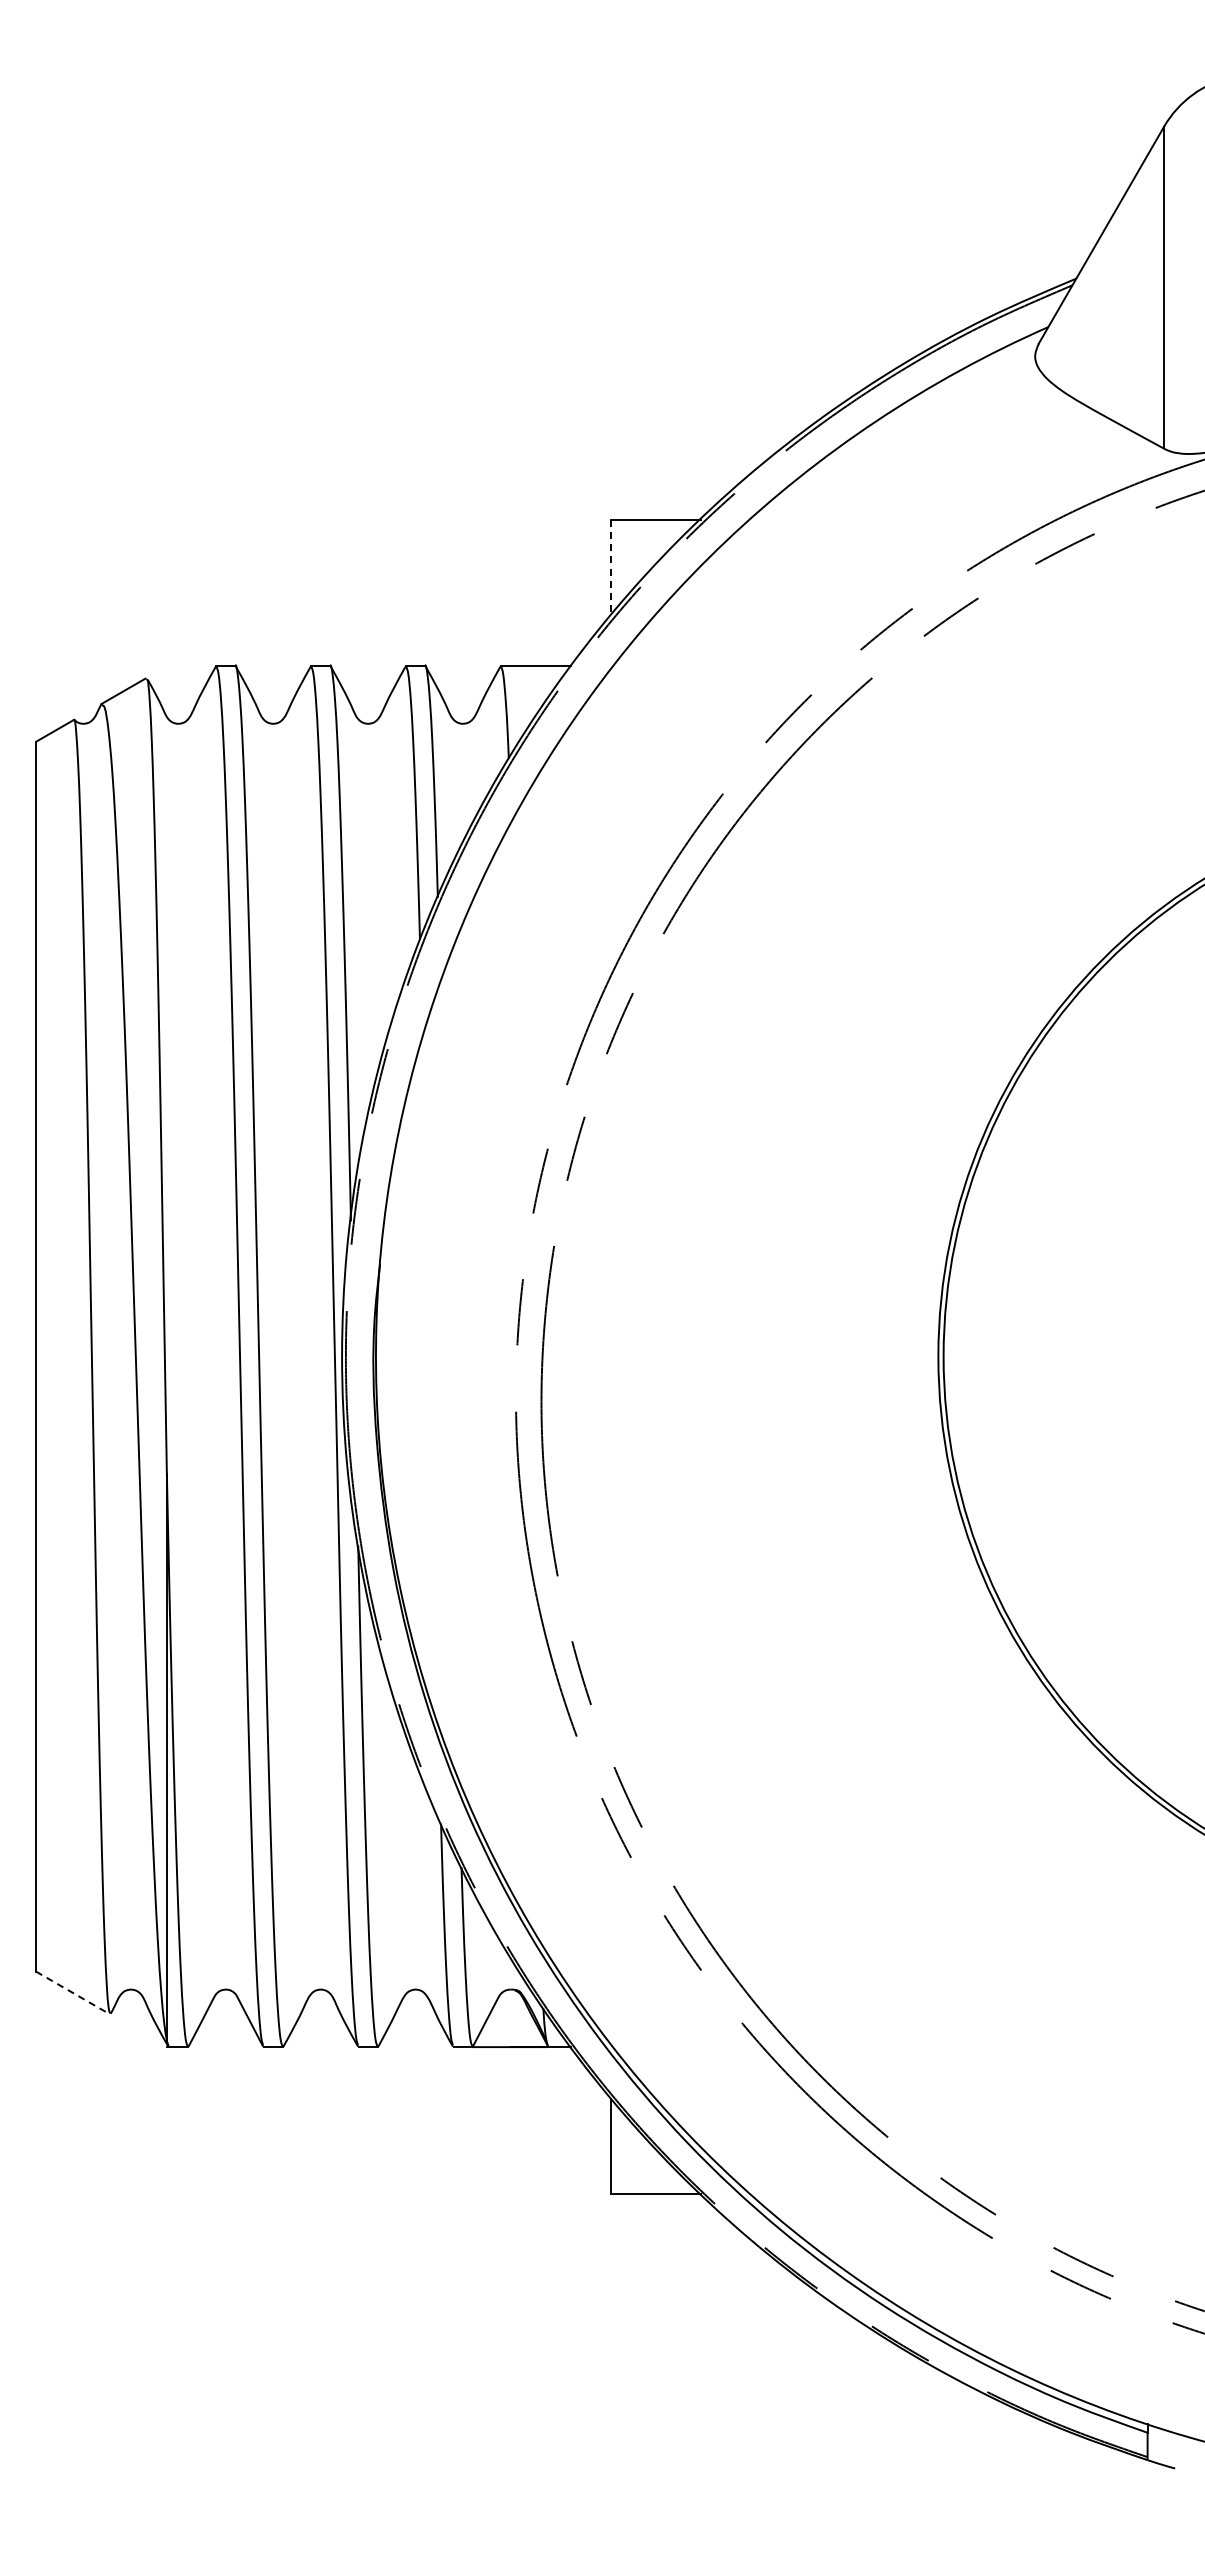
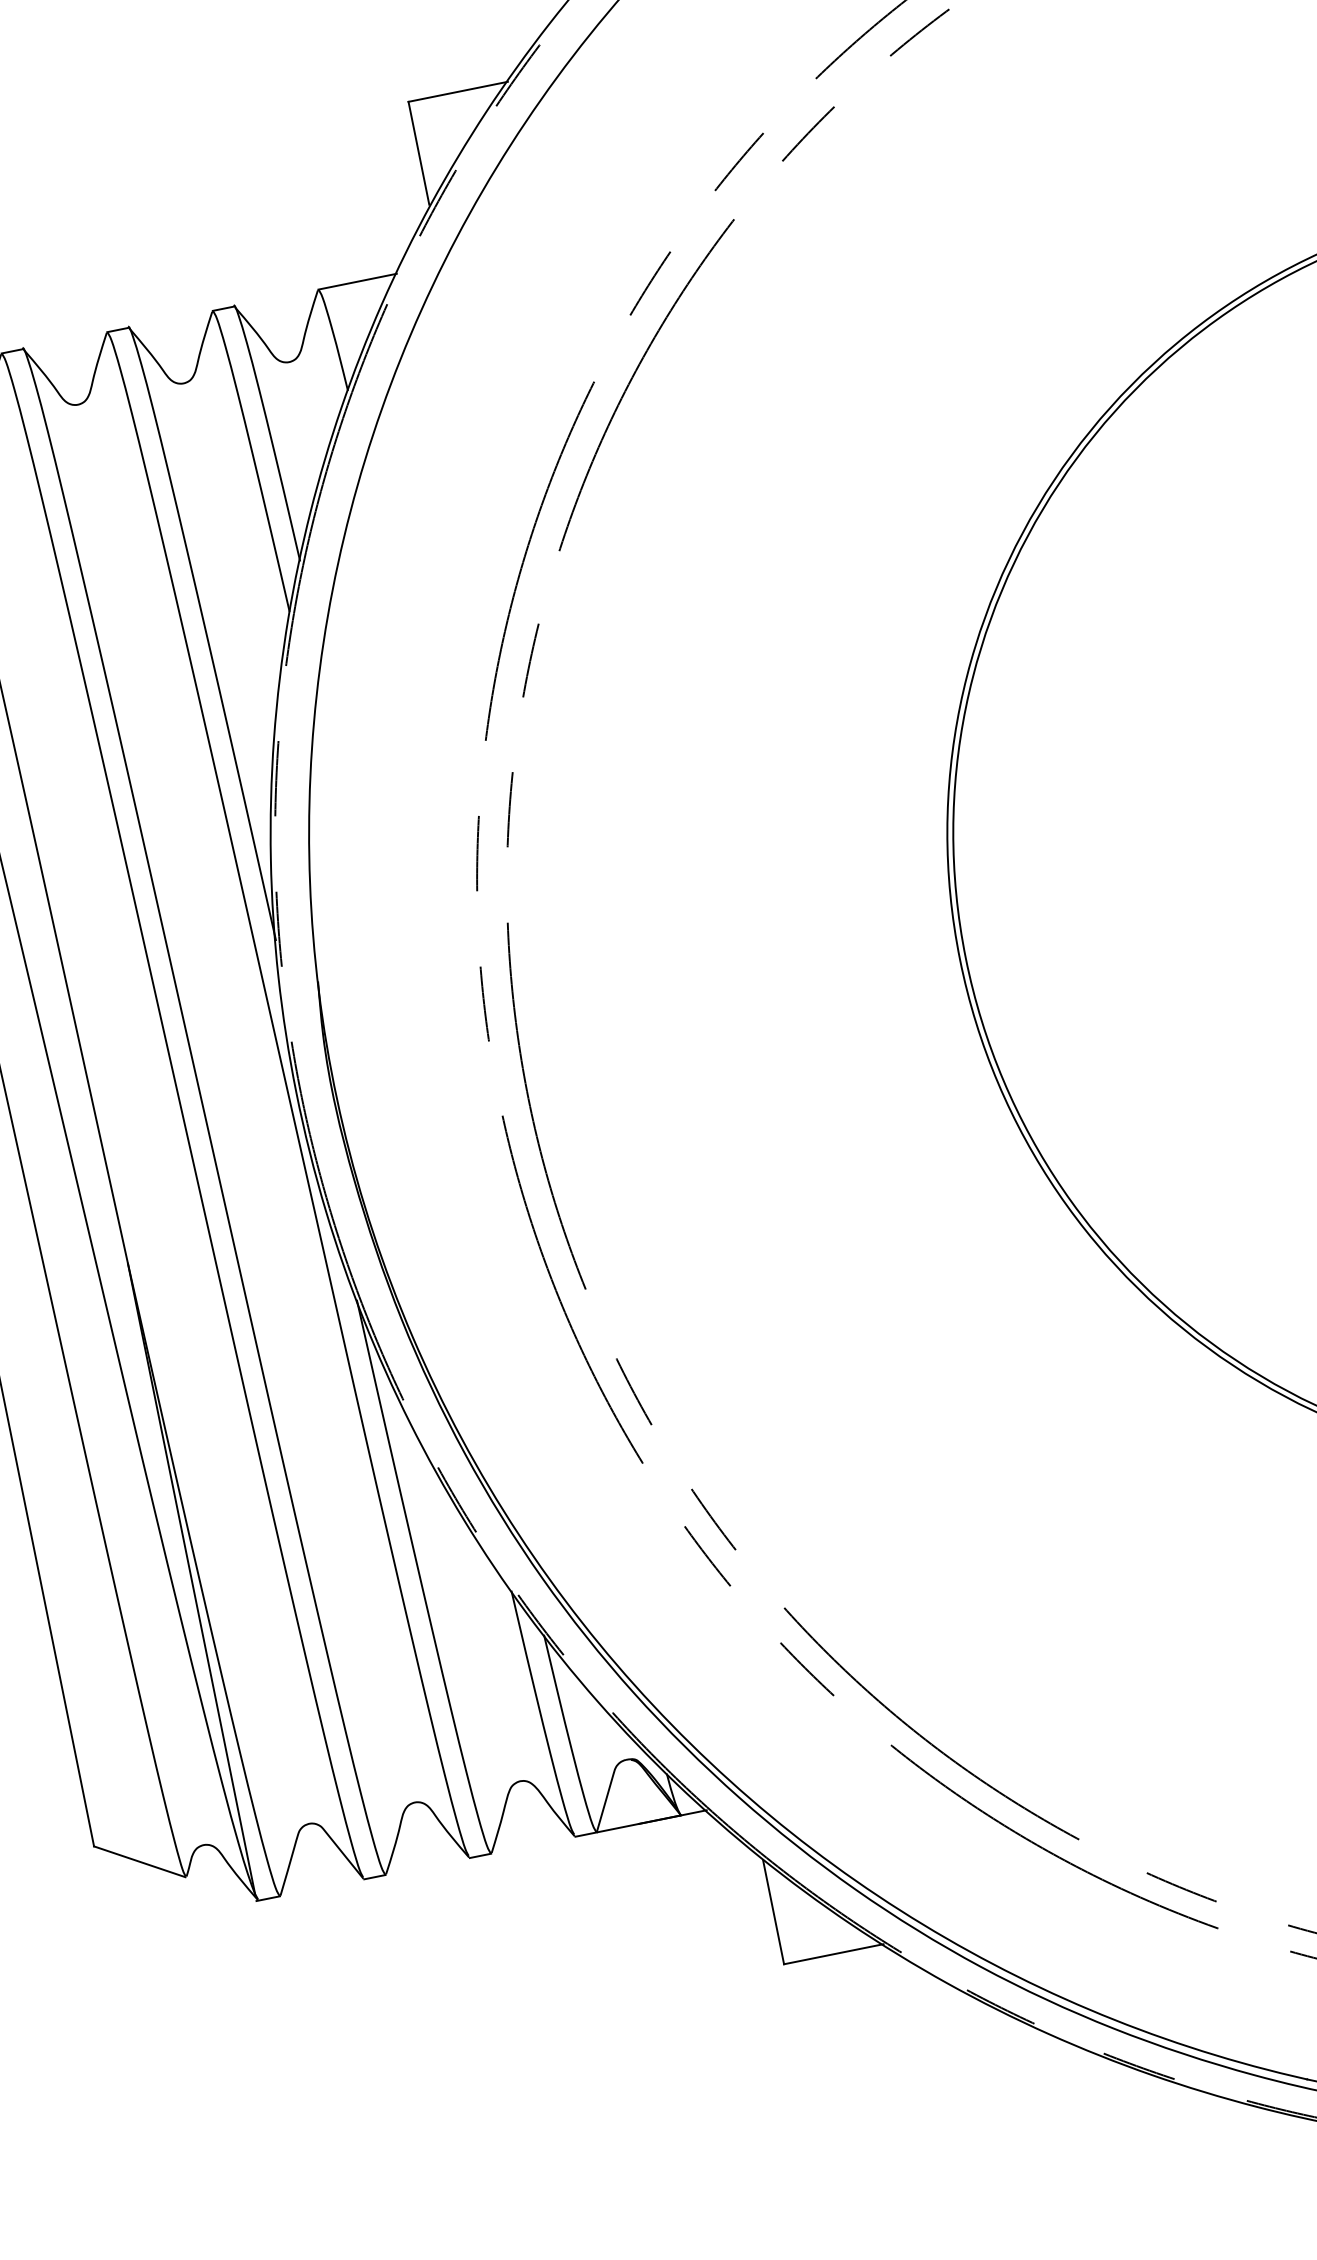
line: (611, 565) -> (418, 152), dashed -> solid
line: (73, 1993) -> (140, 1862), dashed -> solid

